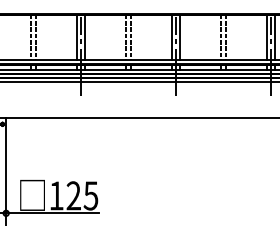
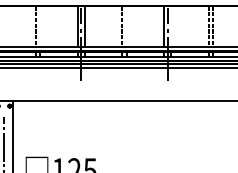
line: (36, 36) -> (40, 26), removed
line: (130, 36) -> (126, 26), removed
line: (179, 36) -> (170, 26), removed

